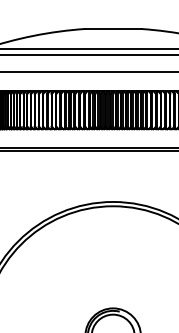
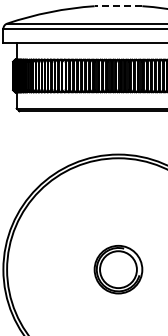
line: (113, 29) -> (118, 6), solid -> dashed

